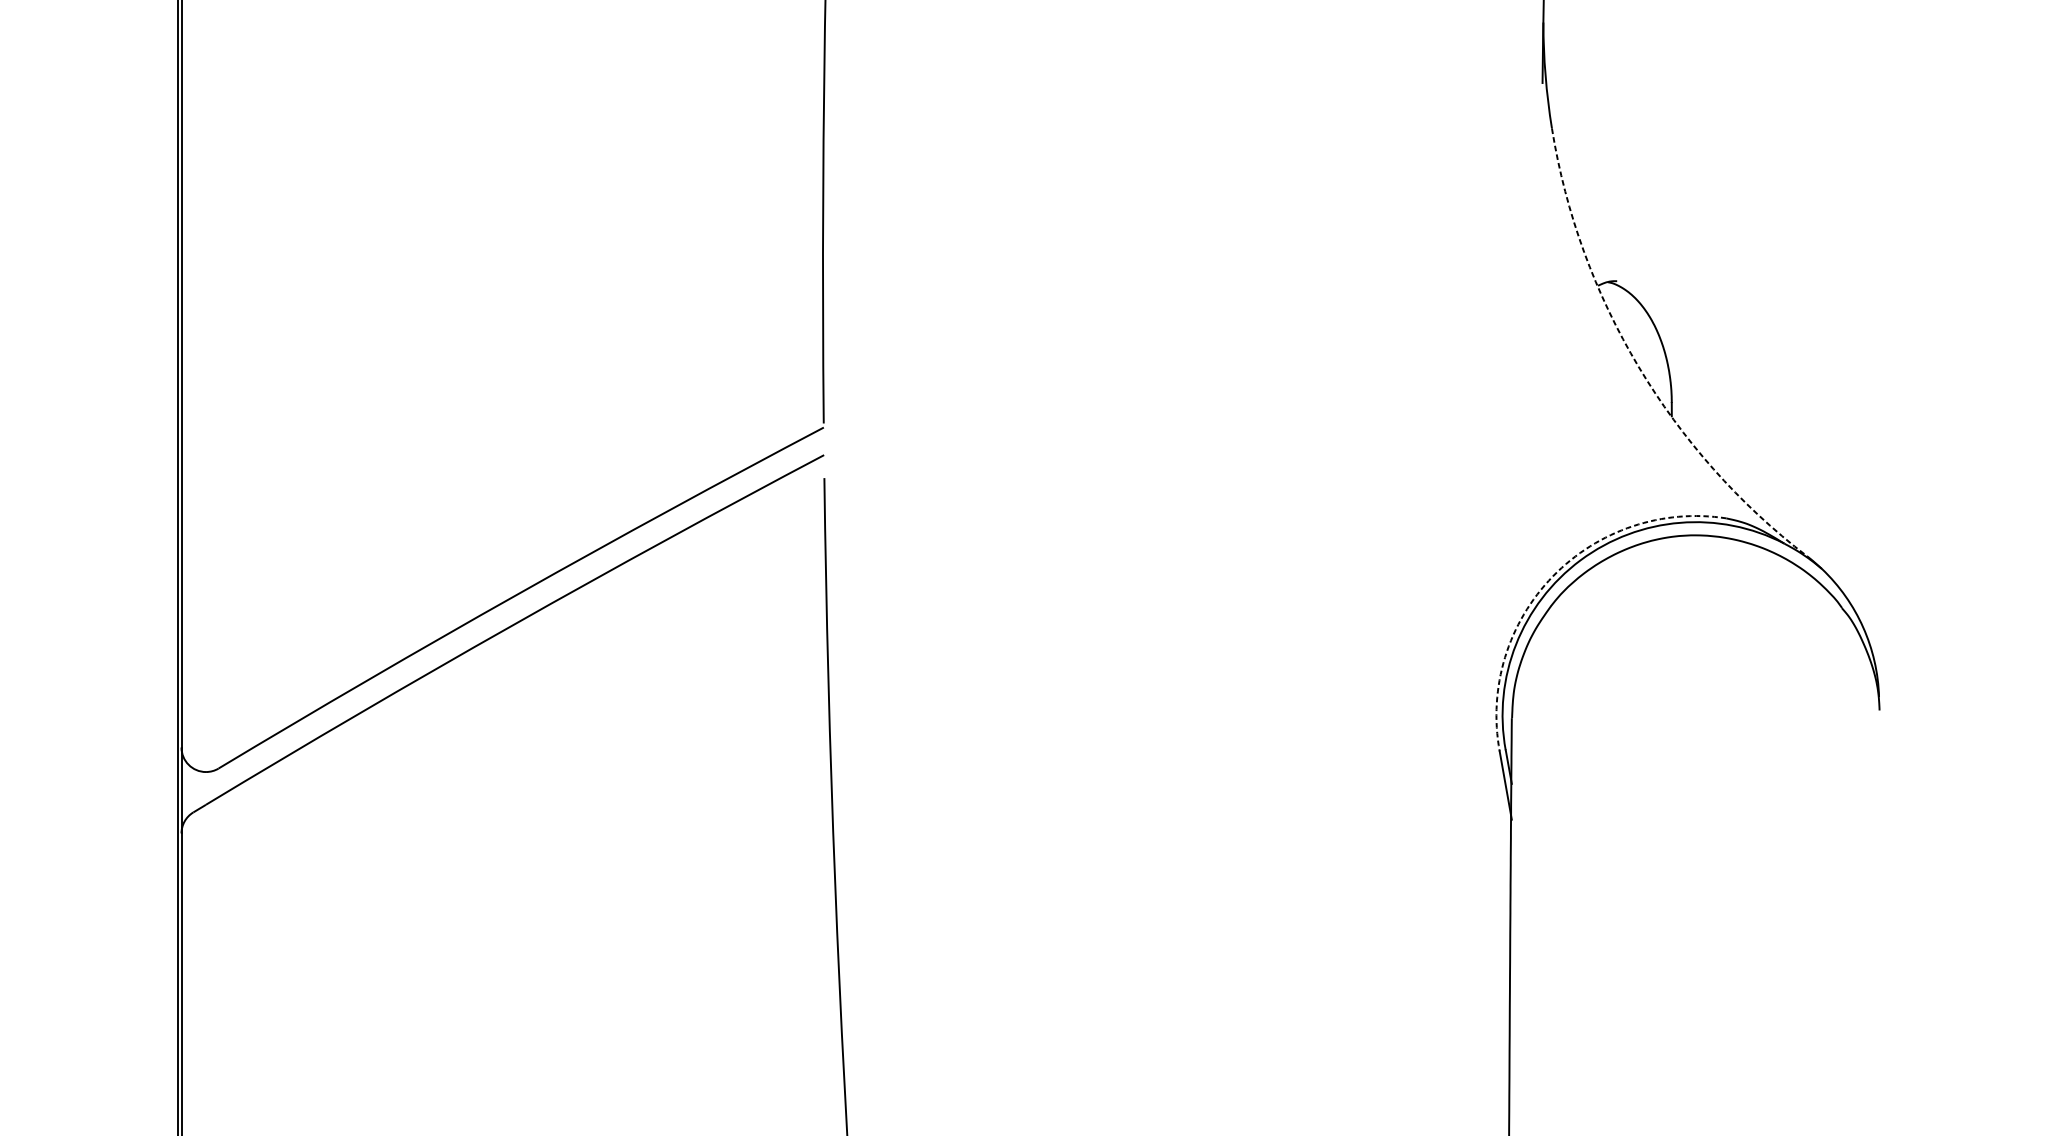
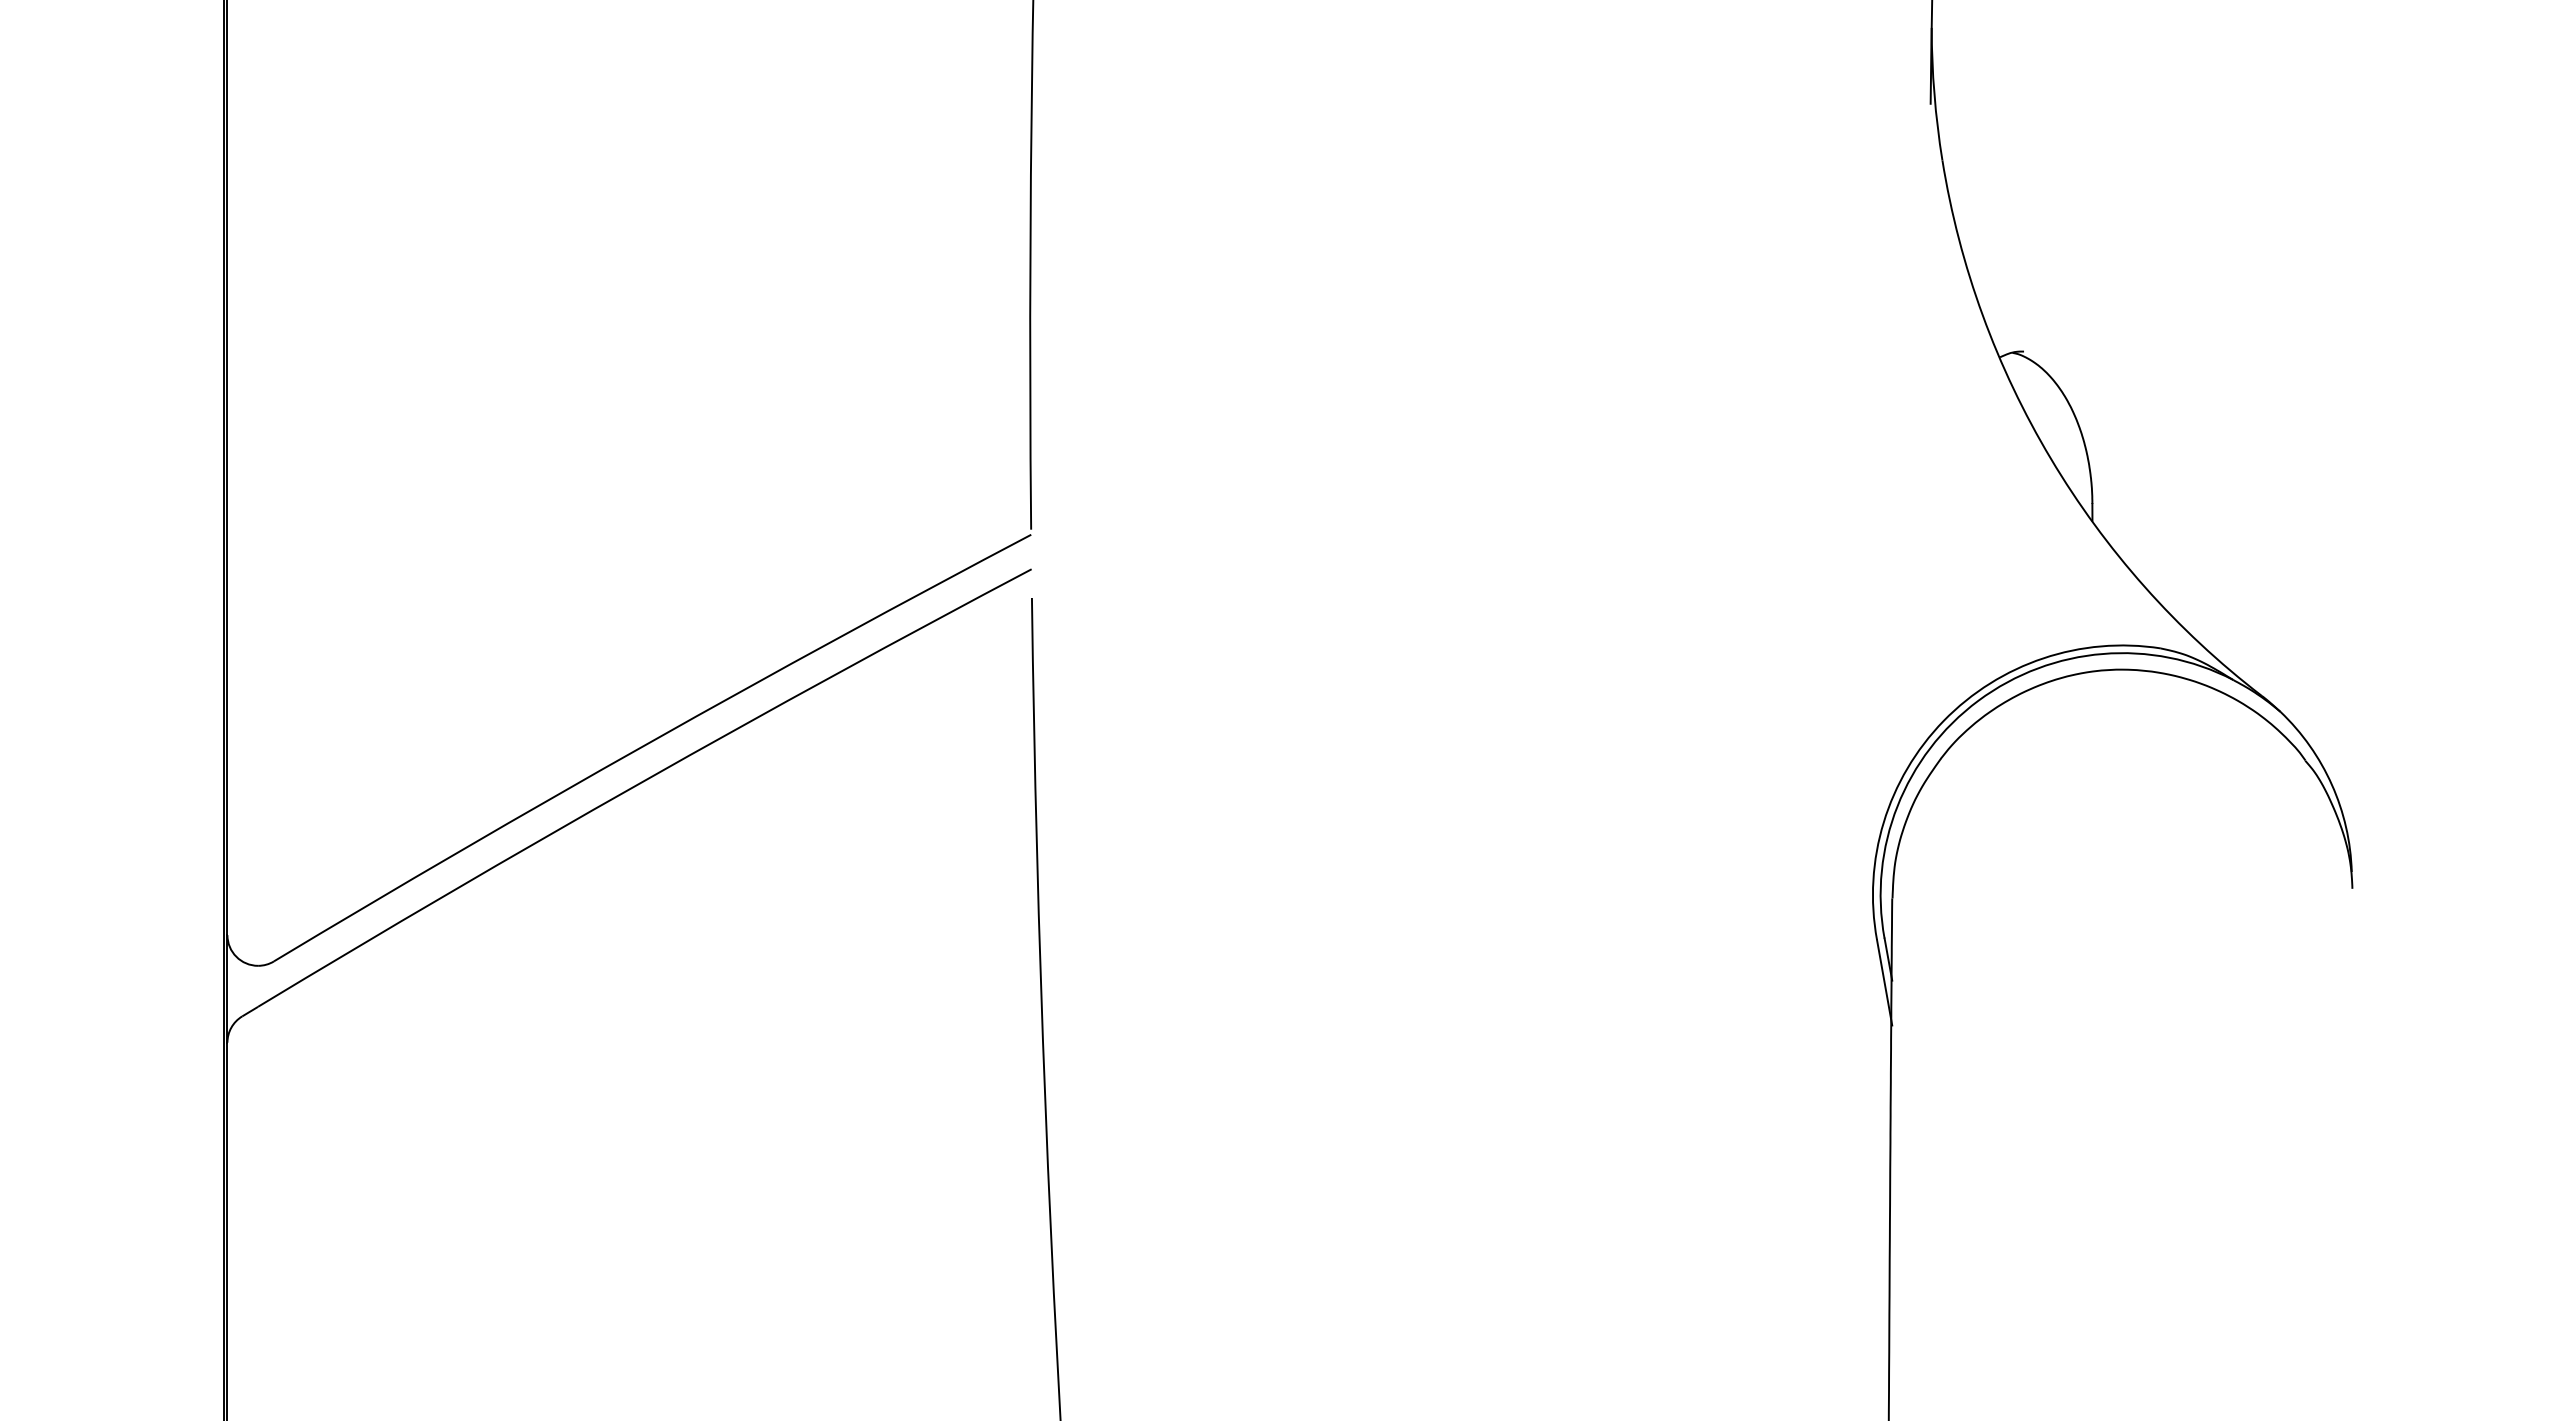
arc: (1638, 366) -> (2050, 458), dashed -> solid
arc: (1552, 575) -> (1943, 720), dashed -> solid

